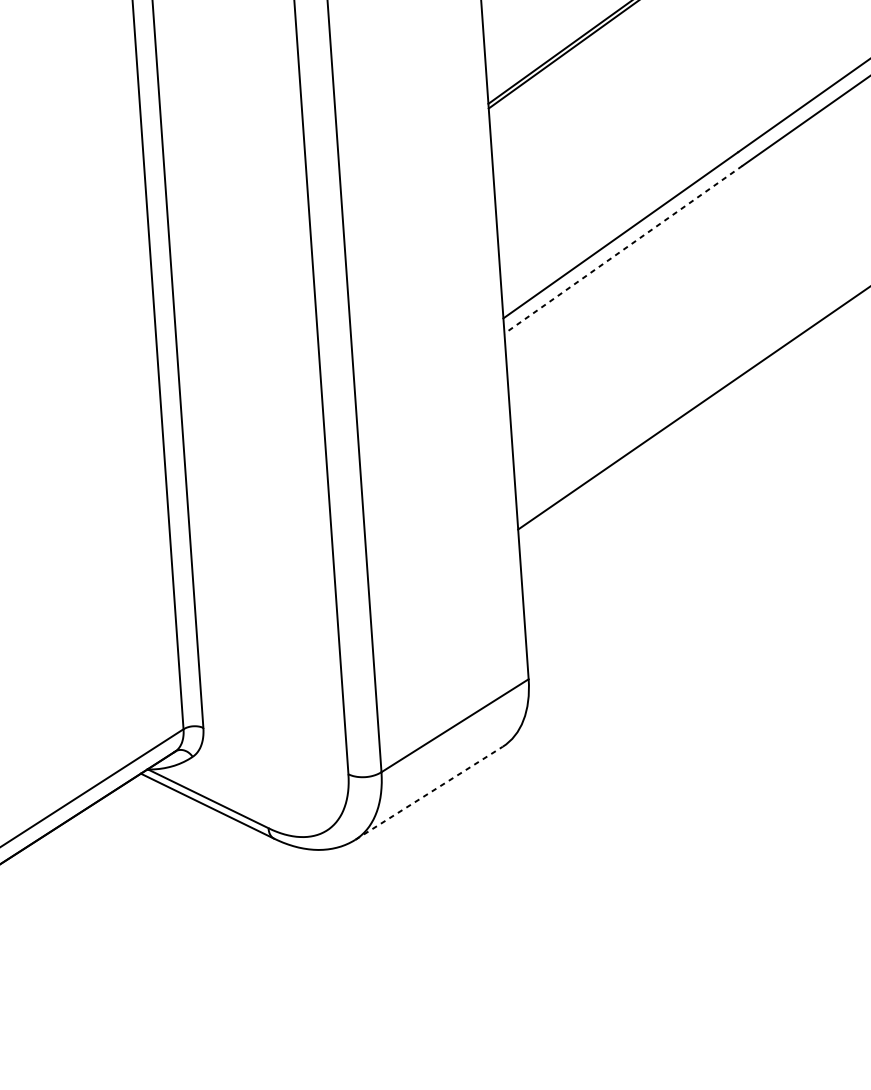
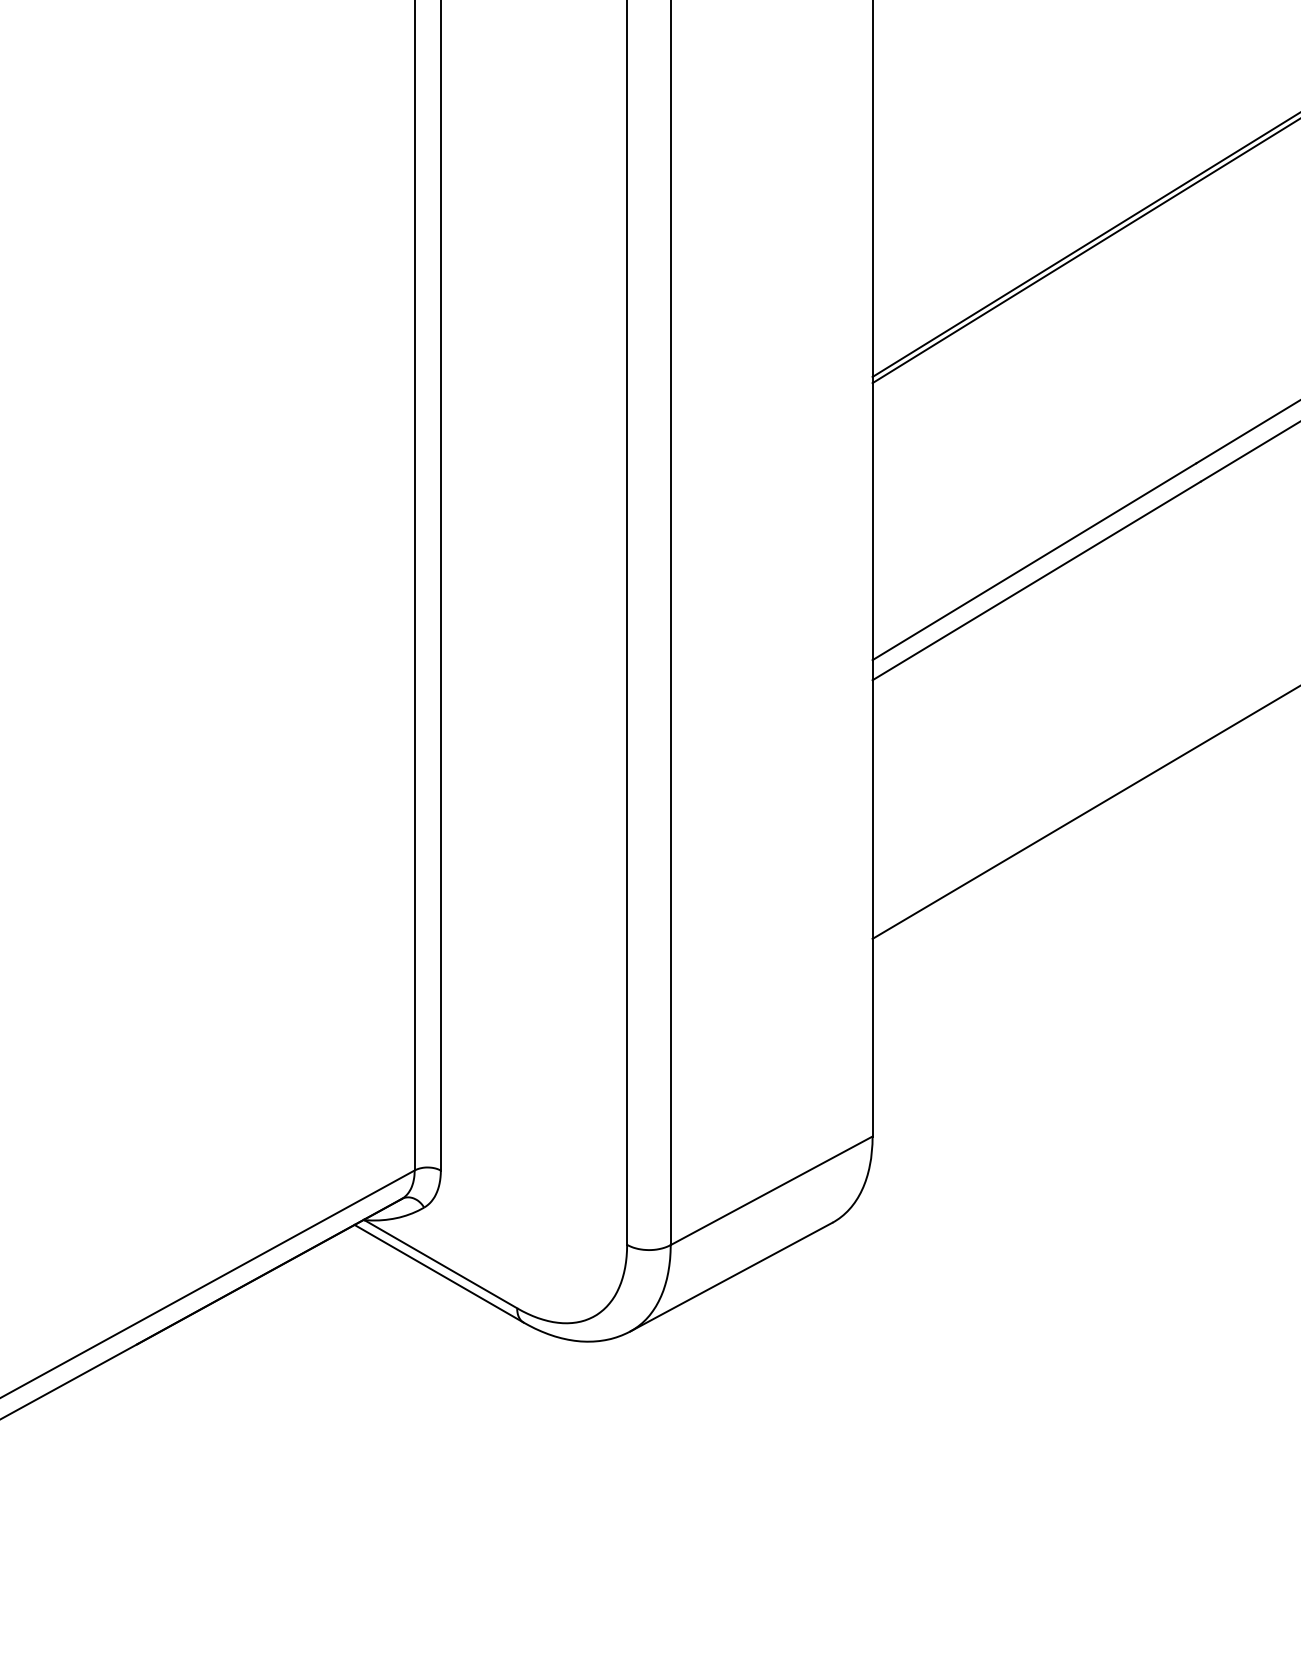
line: (623, 249) -> (1036, 580), dashed -> solid
line: (429, 793) -> (731, 1277), dashed -> solid

